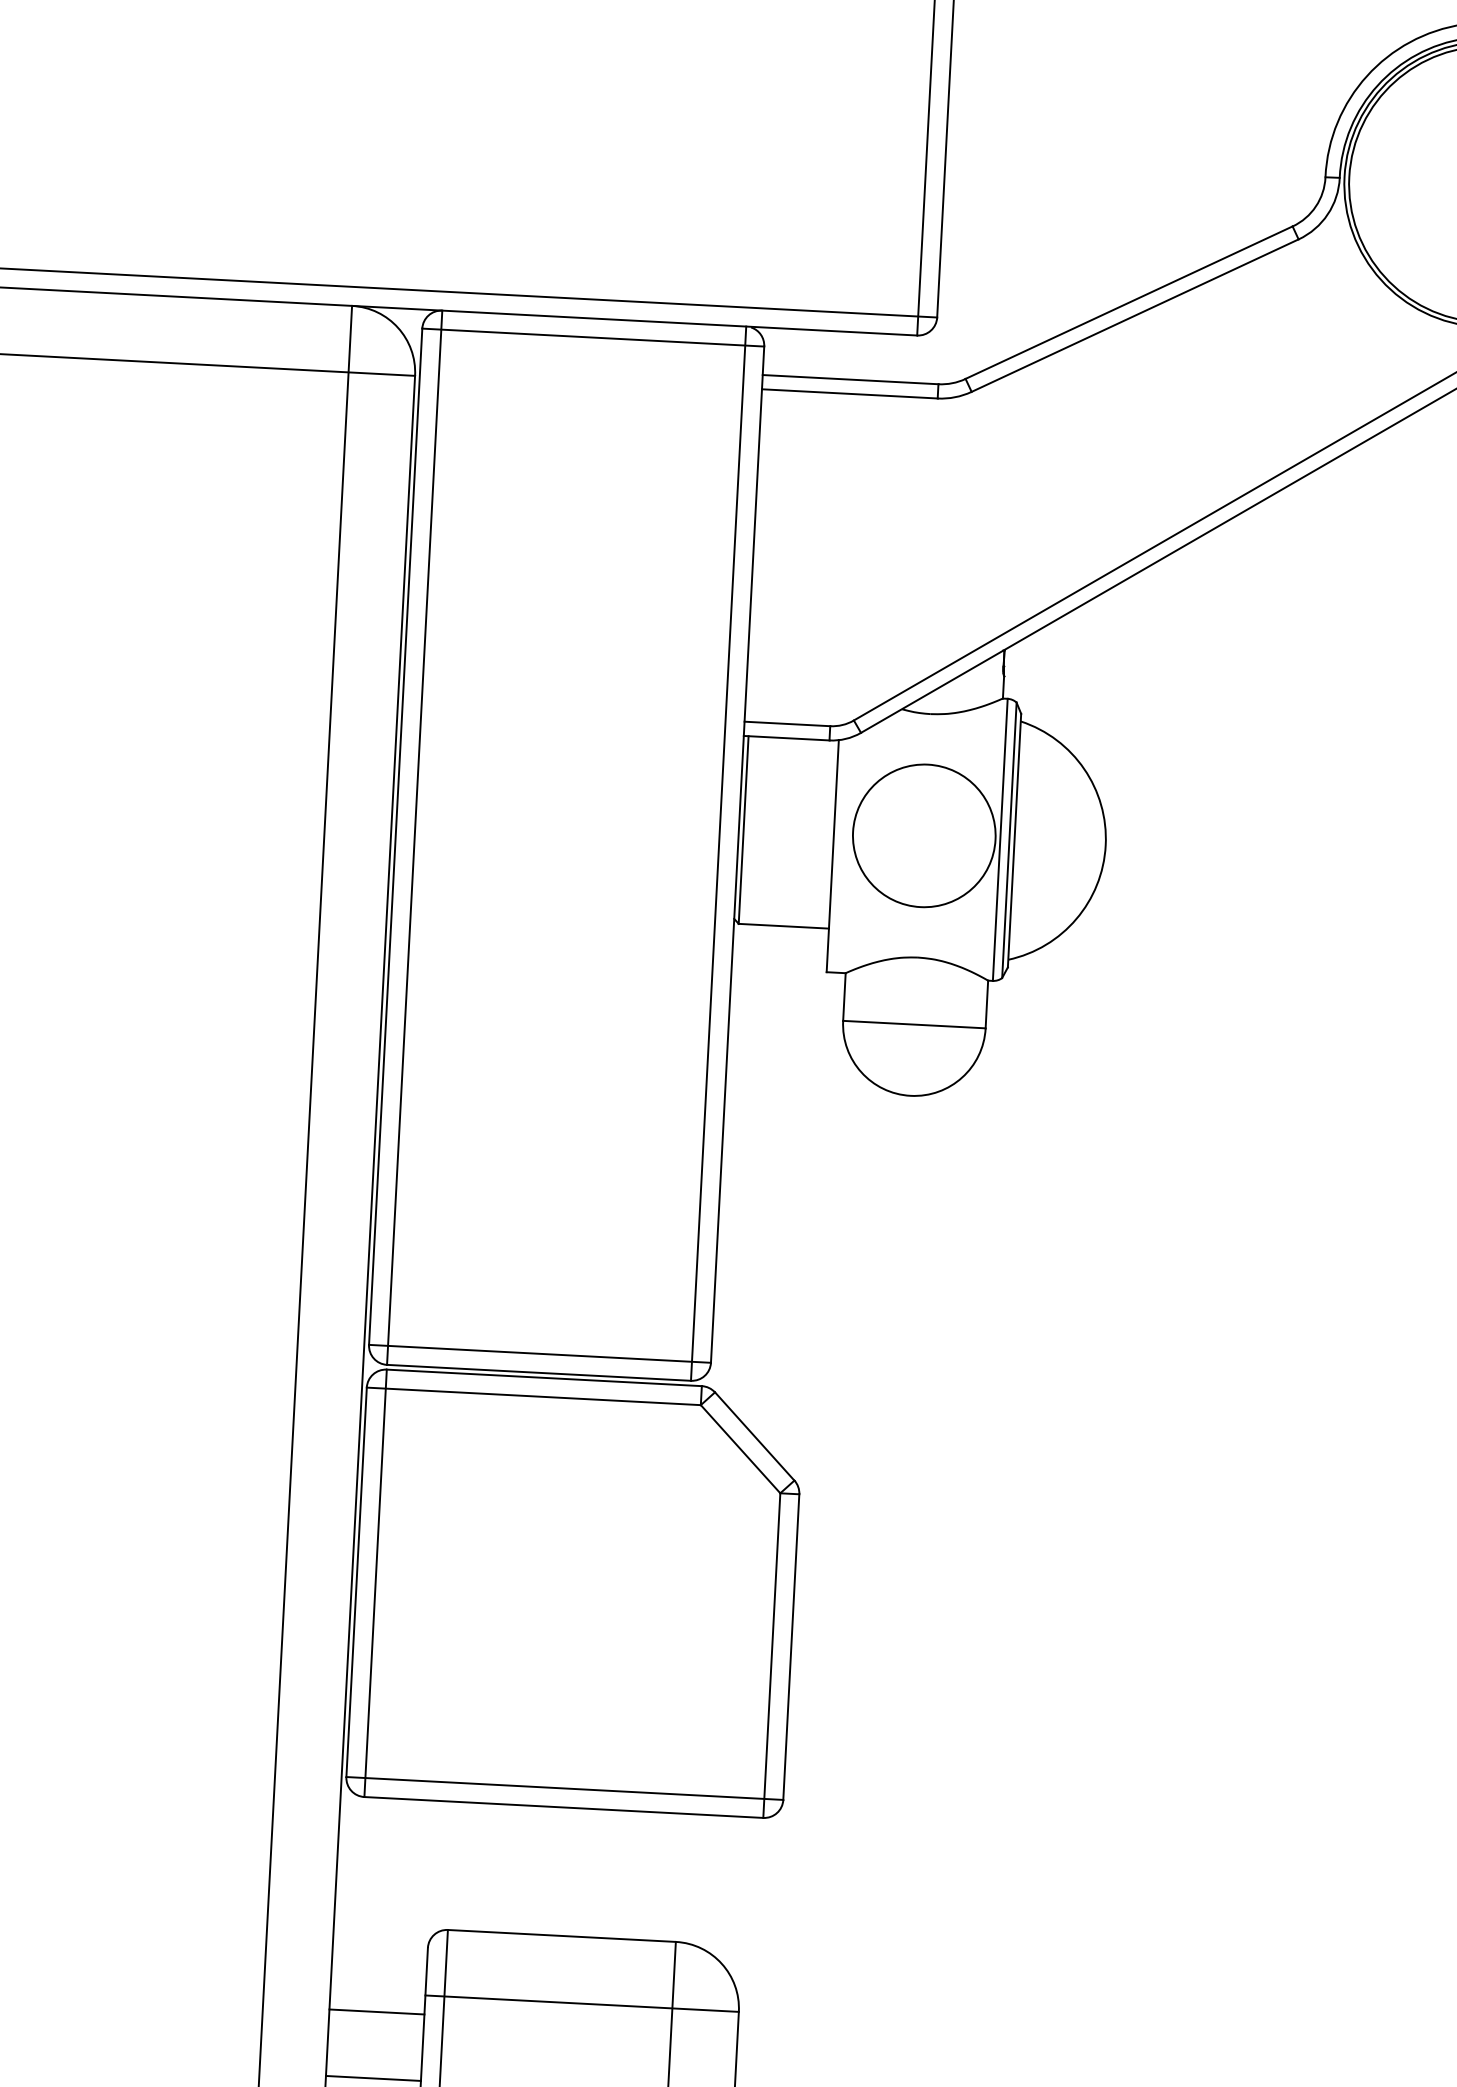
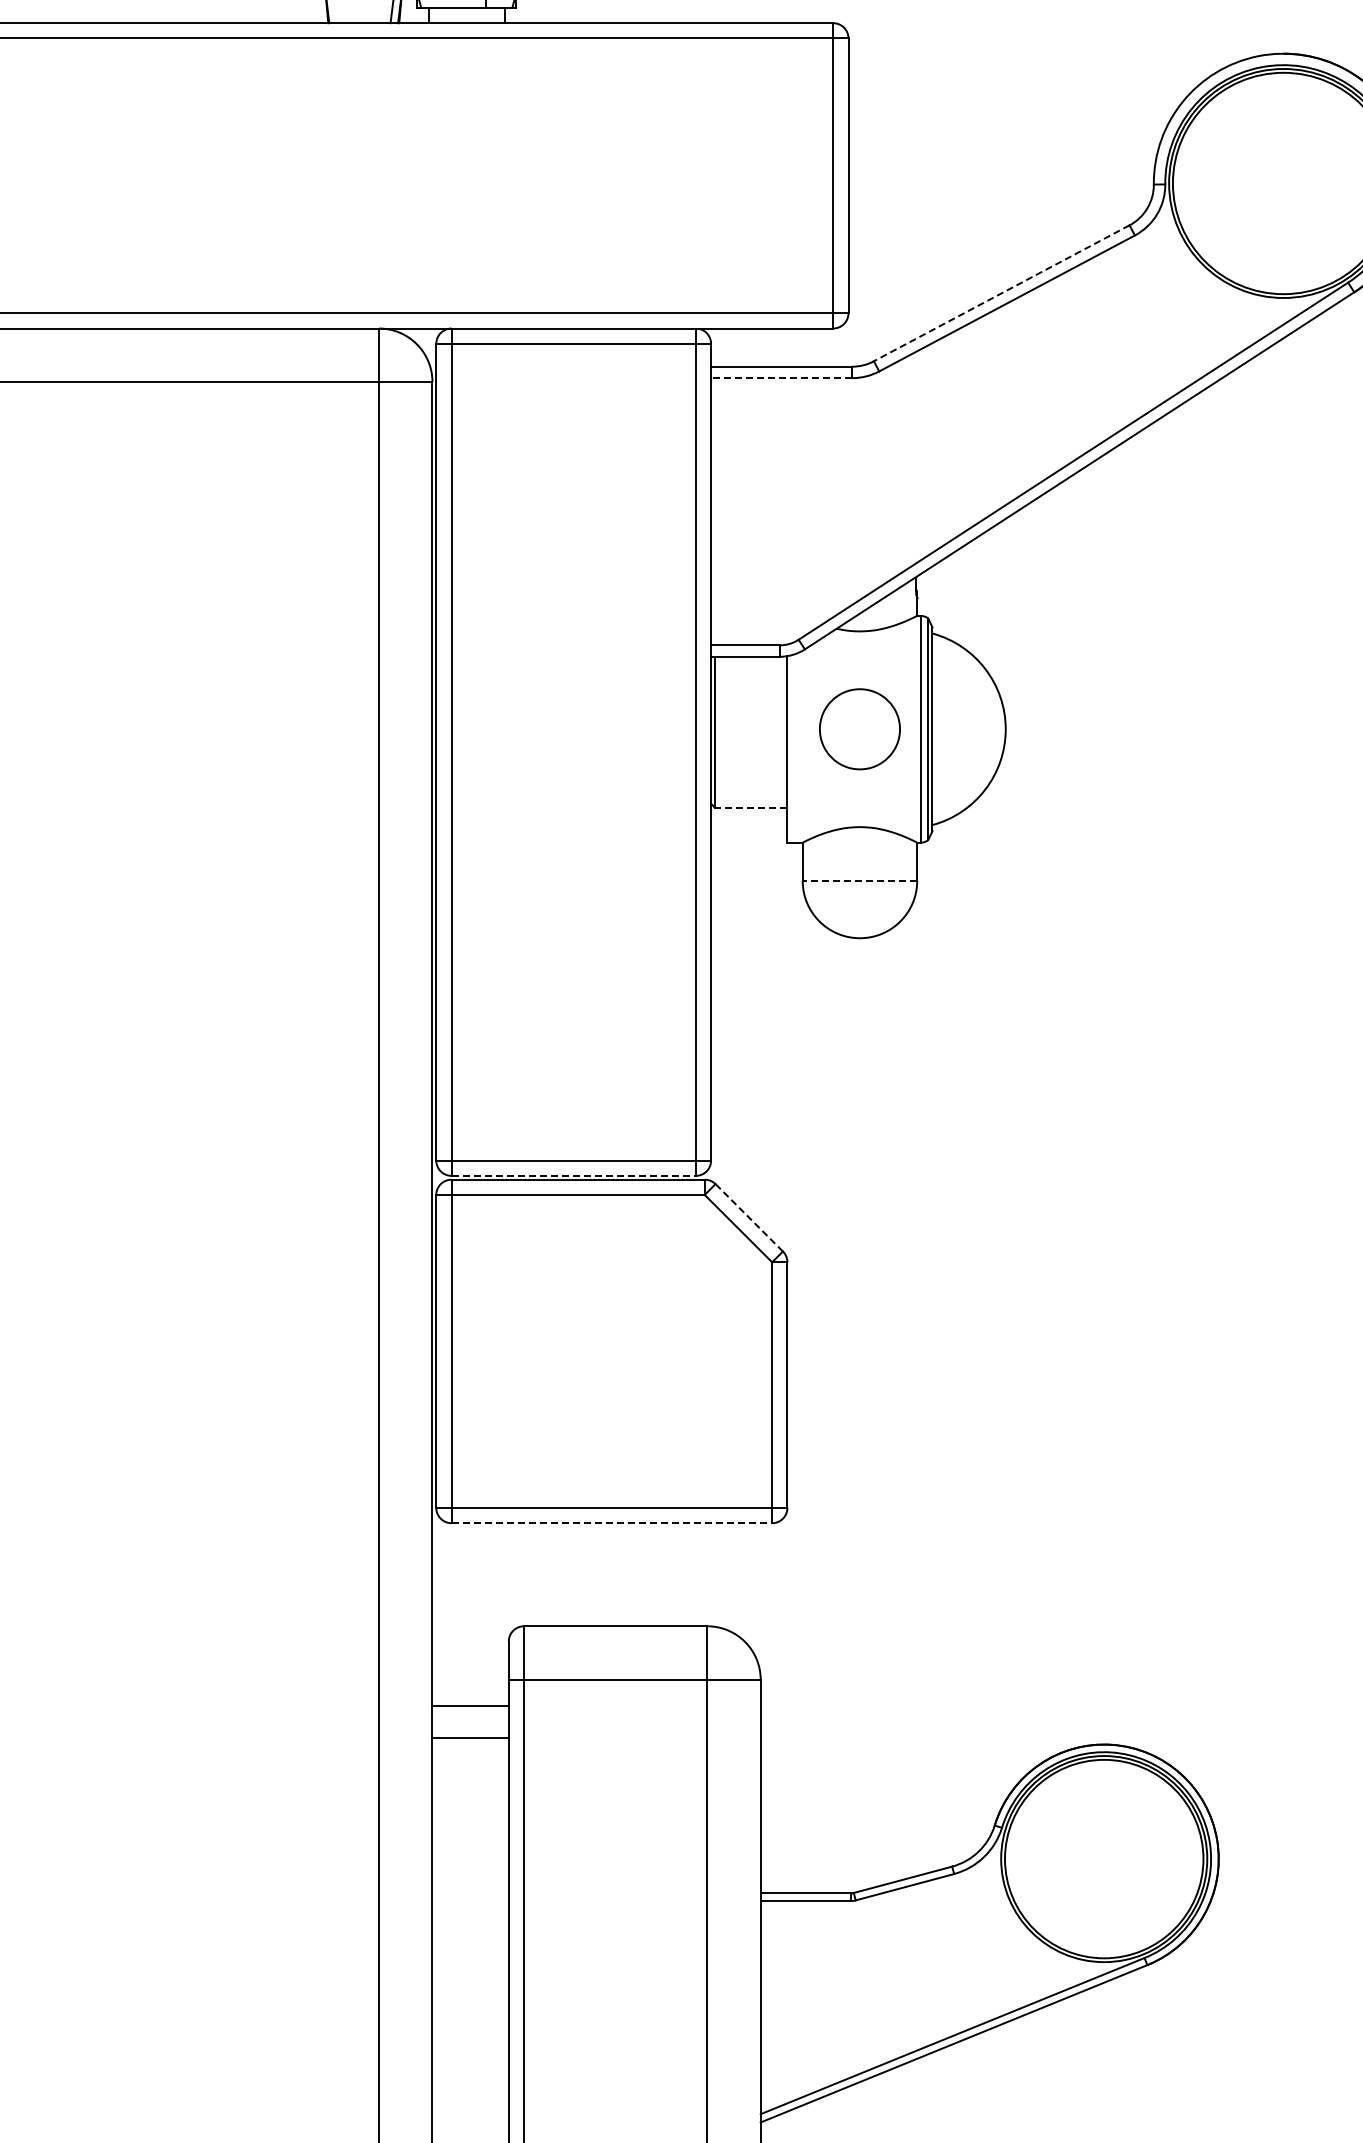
line: (1128, 302) -> (1001, 293), solid -> dashed
line: (849, 394) -> (781, 378), solid -> dashed
circle: (923, 836) -> (859, 729), size x0.7
line: (783, 926) -> (750, 807), solid -> dashed
line: (913, 1023) -> (859, 880), solid -> dashed
line: (540, 1372) -> (574, 1175), solid -> dashed
line: (755, 1436) -> (749, 1217), solid -> dashed
line: (564, 1807) -> (612, 1523), solid -> dashed
line: (376, 2011) -> (470, 1737), moved
line: (373, 2078) -> (470, 1706), moved

